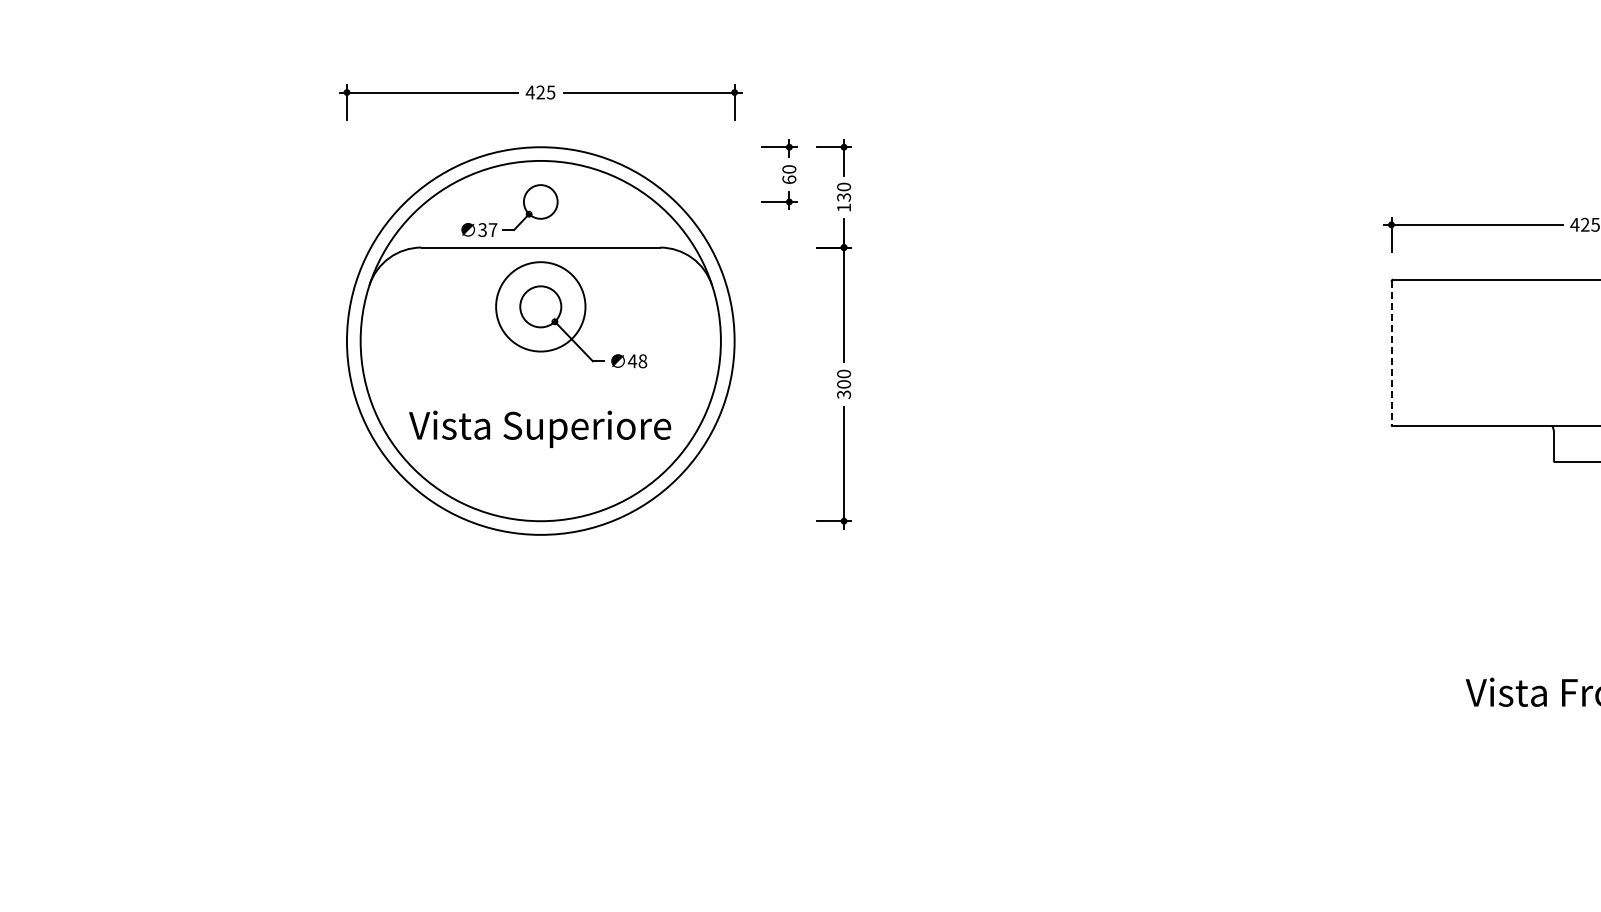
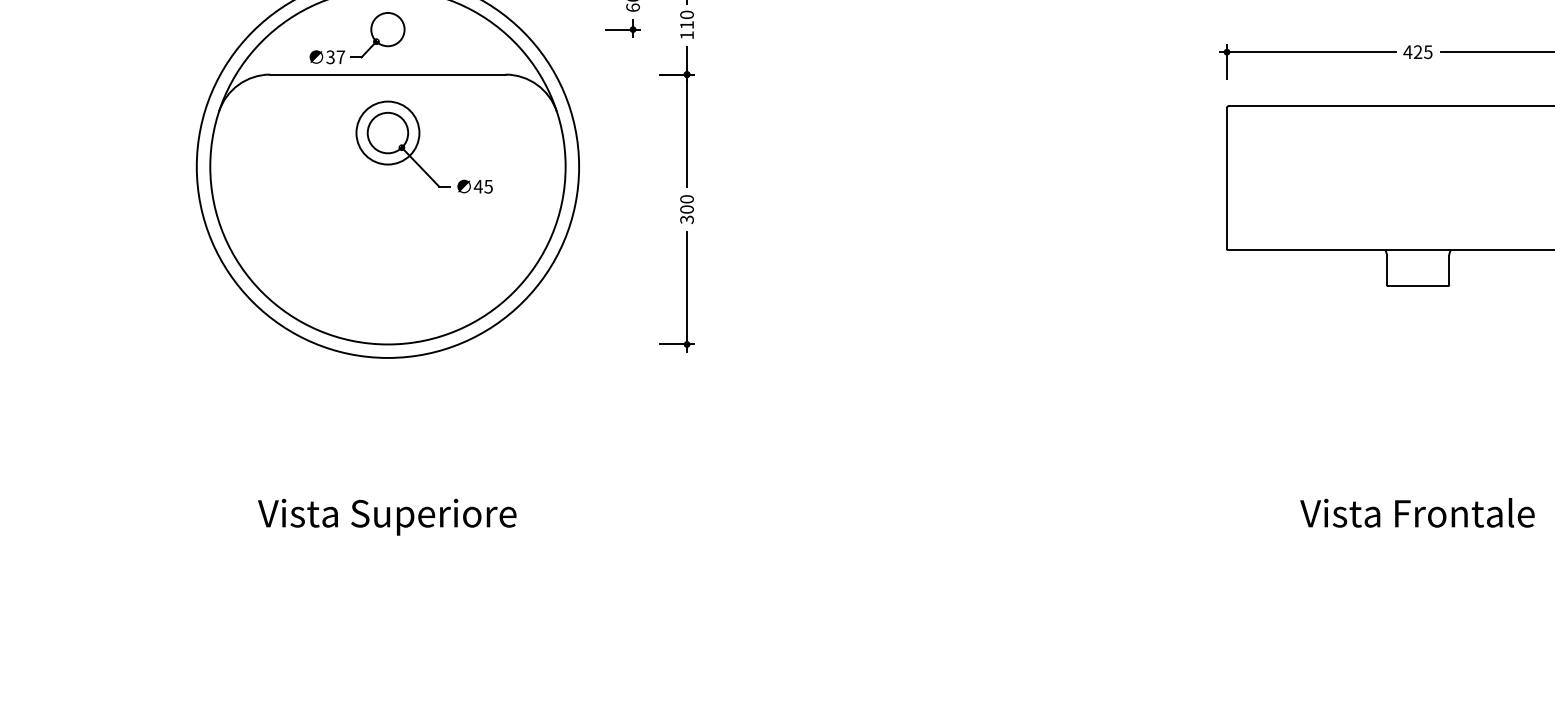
text: (844, 197) -> (687, 25), 130 -> 110
circle: (540, 306) -> (387, 132), size x0.71
line: (1391, 353) -> (1227, 179), dashed -> solid
text: (642, 361) -> (488, 186), 48 -> 45
text: (540, 428) -> (387, 516), moved

